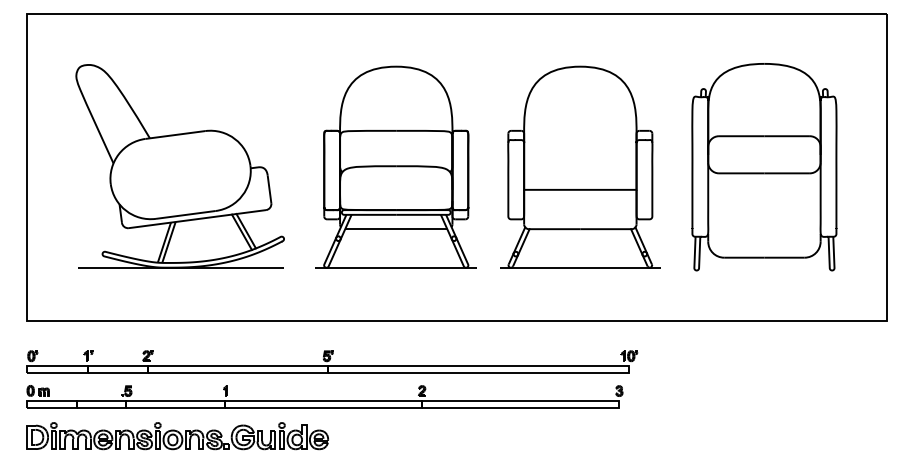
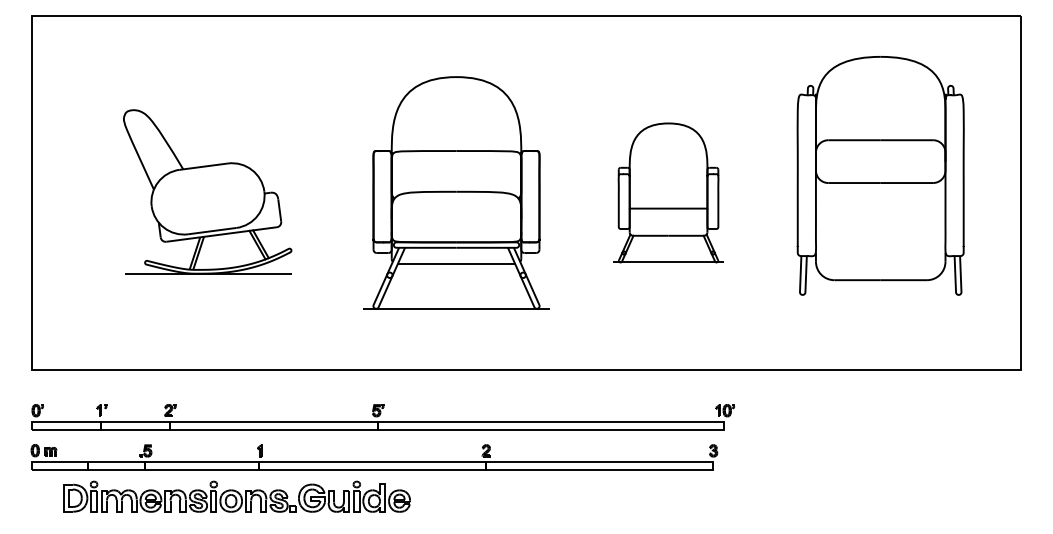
part: (180, 165) -> (207, 191), size x0.7
part: (580, 166) -> (668, 192), size x0.6
part: (764, 166) -> (880, 175), moved
part: (177, 435) -> (236, 496), moved

